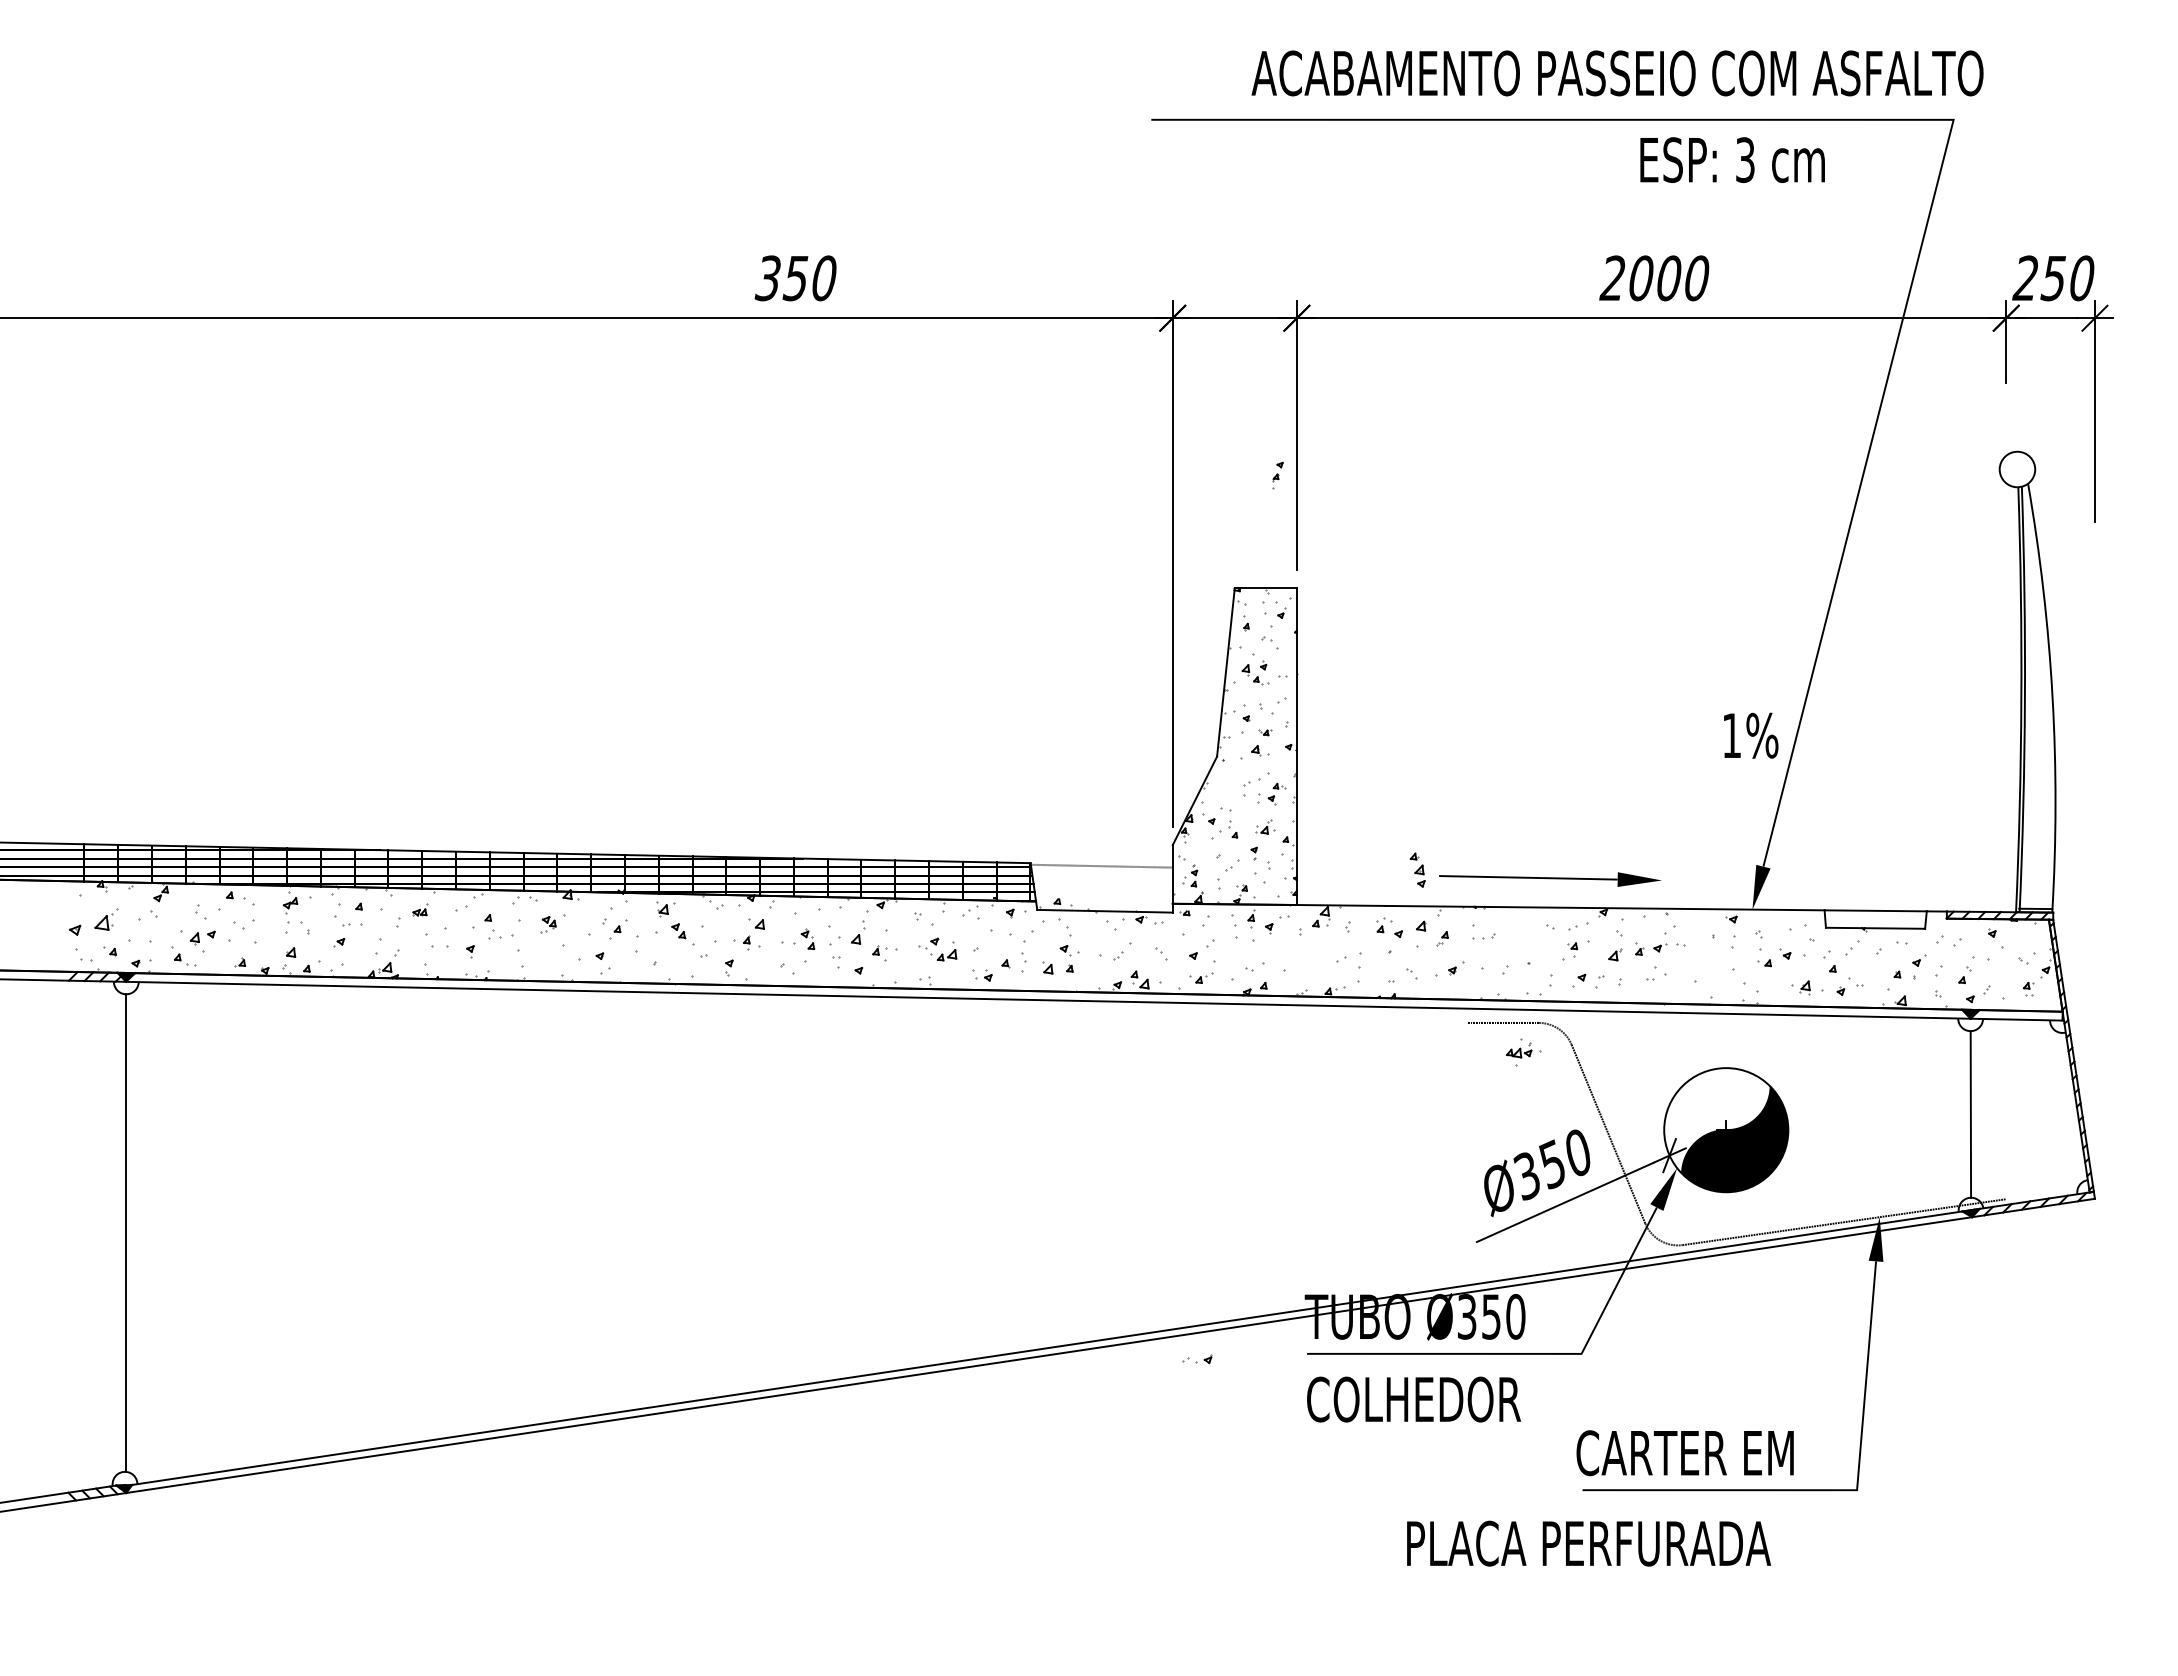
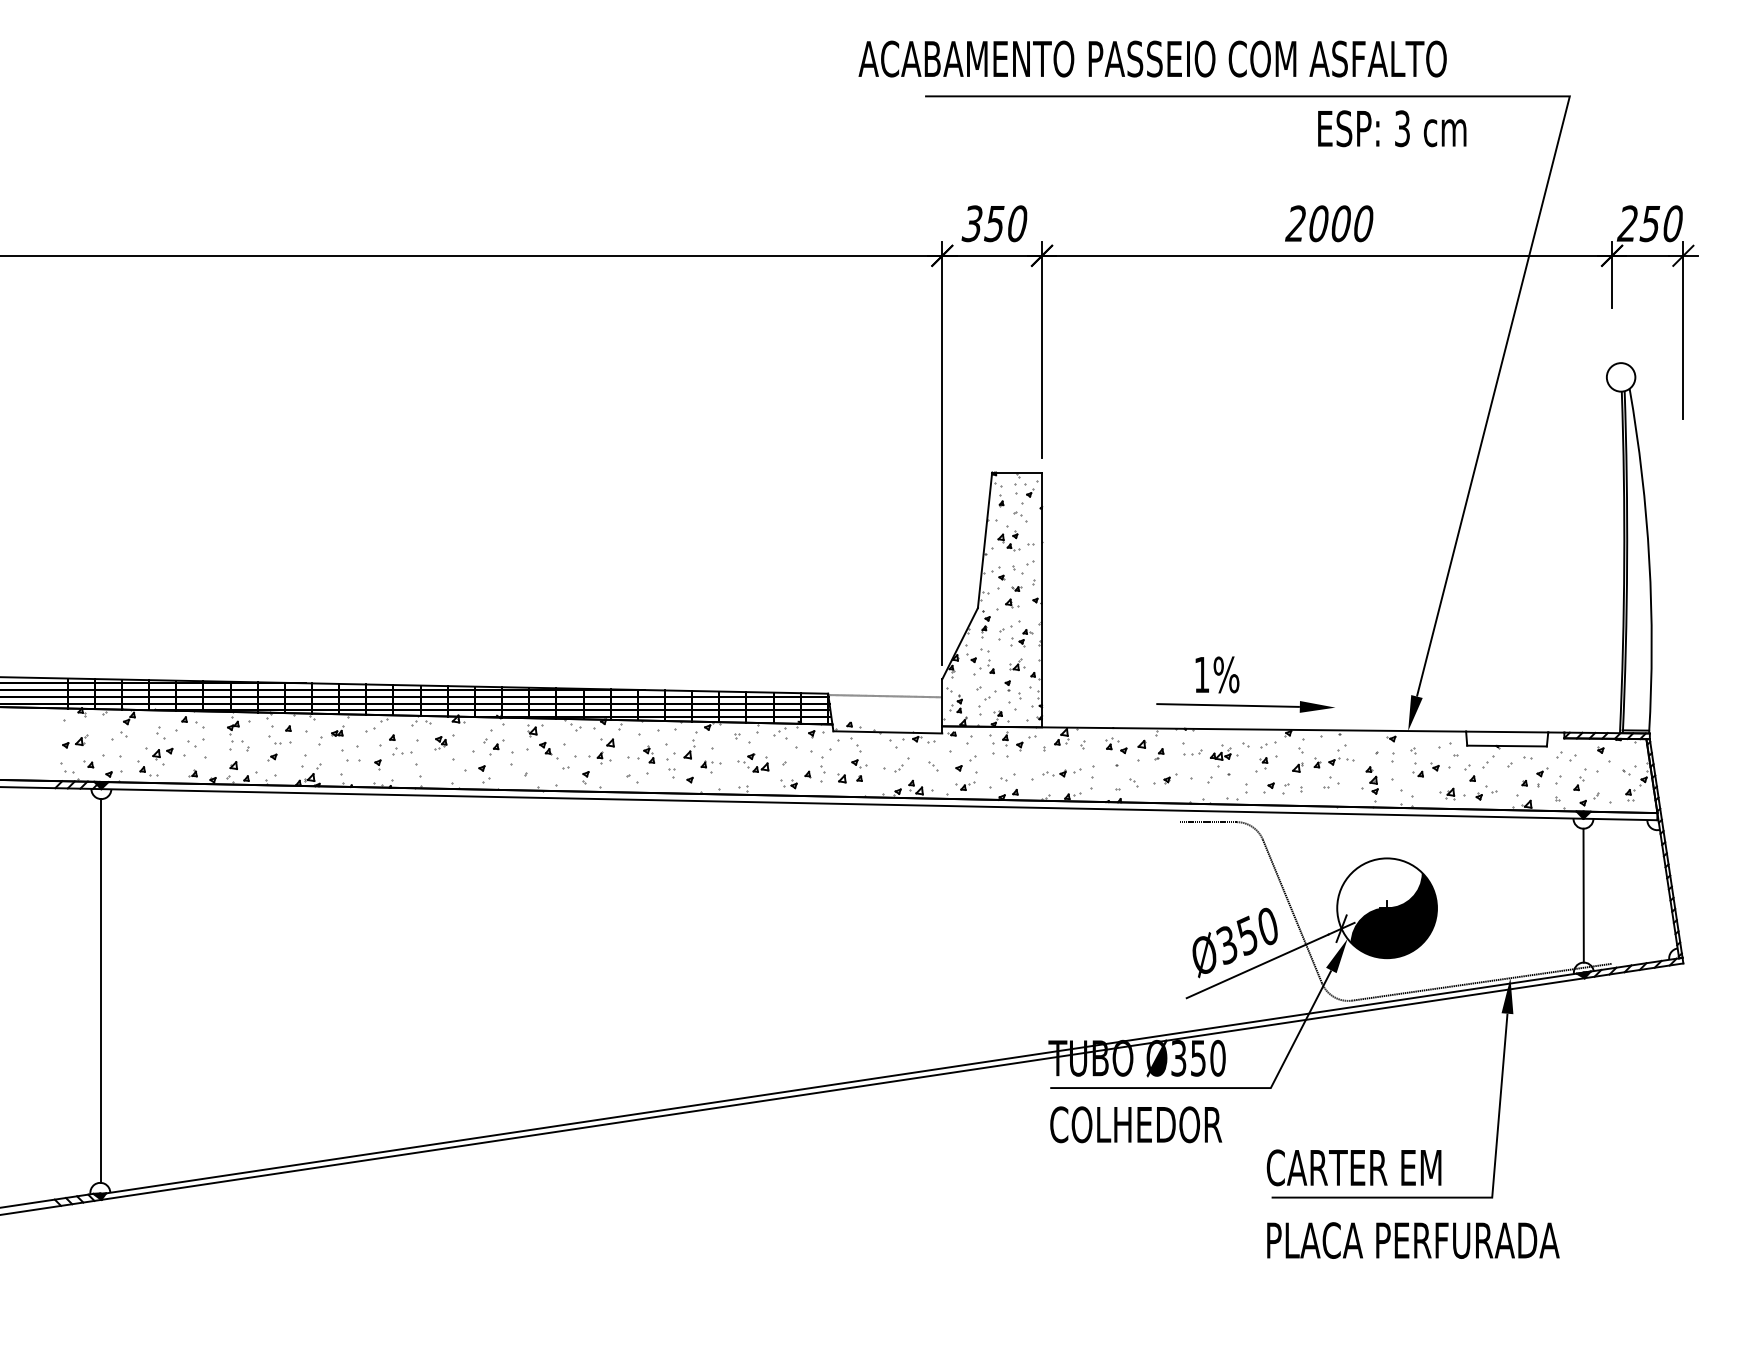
text: (1617, 73) -> (1152, 59), moved
text: (795, 278) -> (994, 223), moved
part: (1277, 475) -> (985, 627), moved
text: (1751, 735) -> (1217, 674), moved
part: (1417, 869) -> (1372, 779), moved
part: (93, 922) -> (75, 741), size x0.62
part: (1523, 1052) -> (1224, 755), moved
part: (1197, 1359) -> (1054, 773), moved
text: (1589, 1543) -> (1413, 1240), moved

